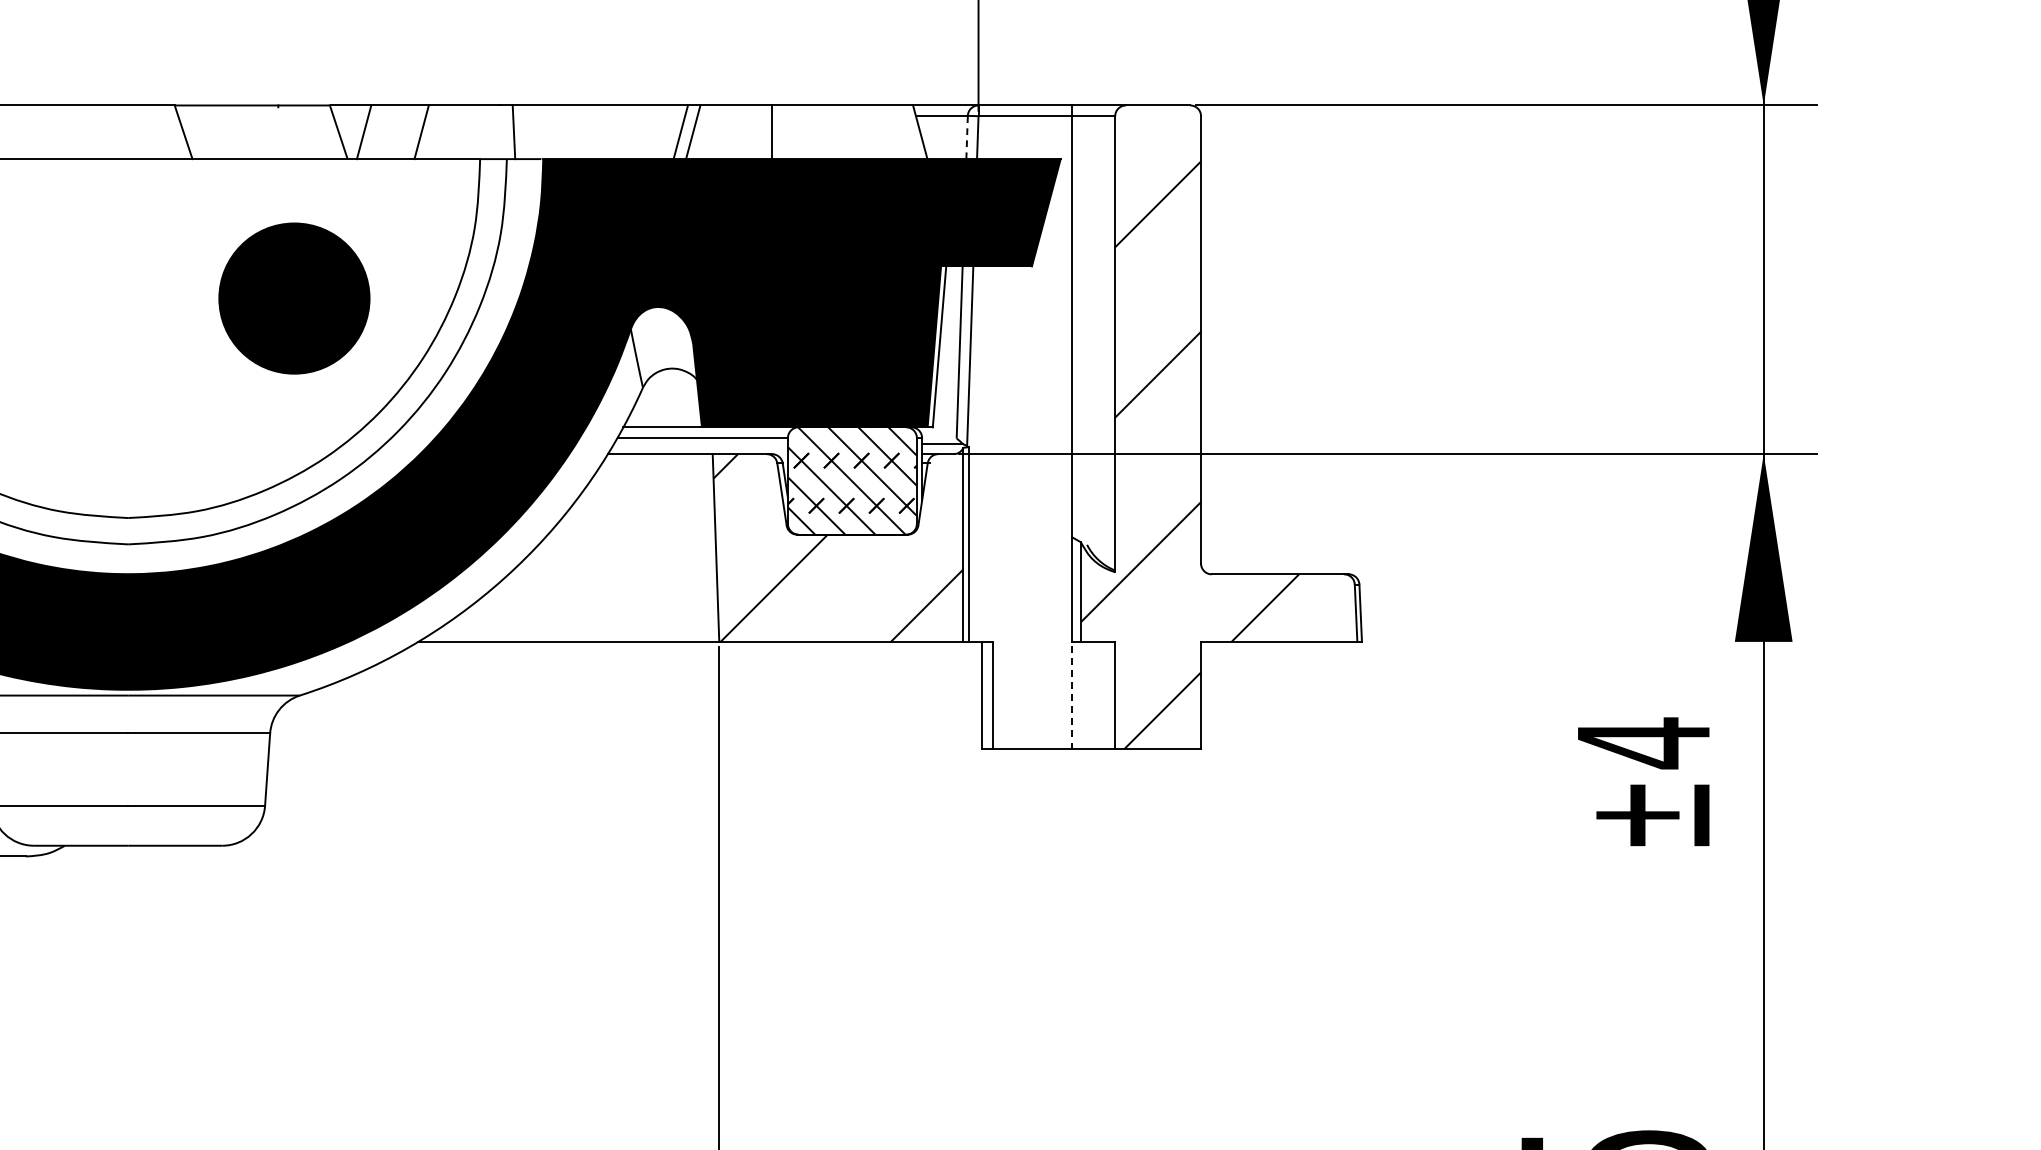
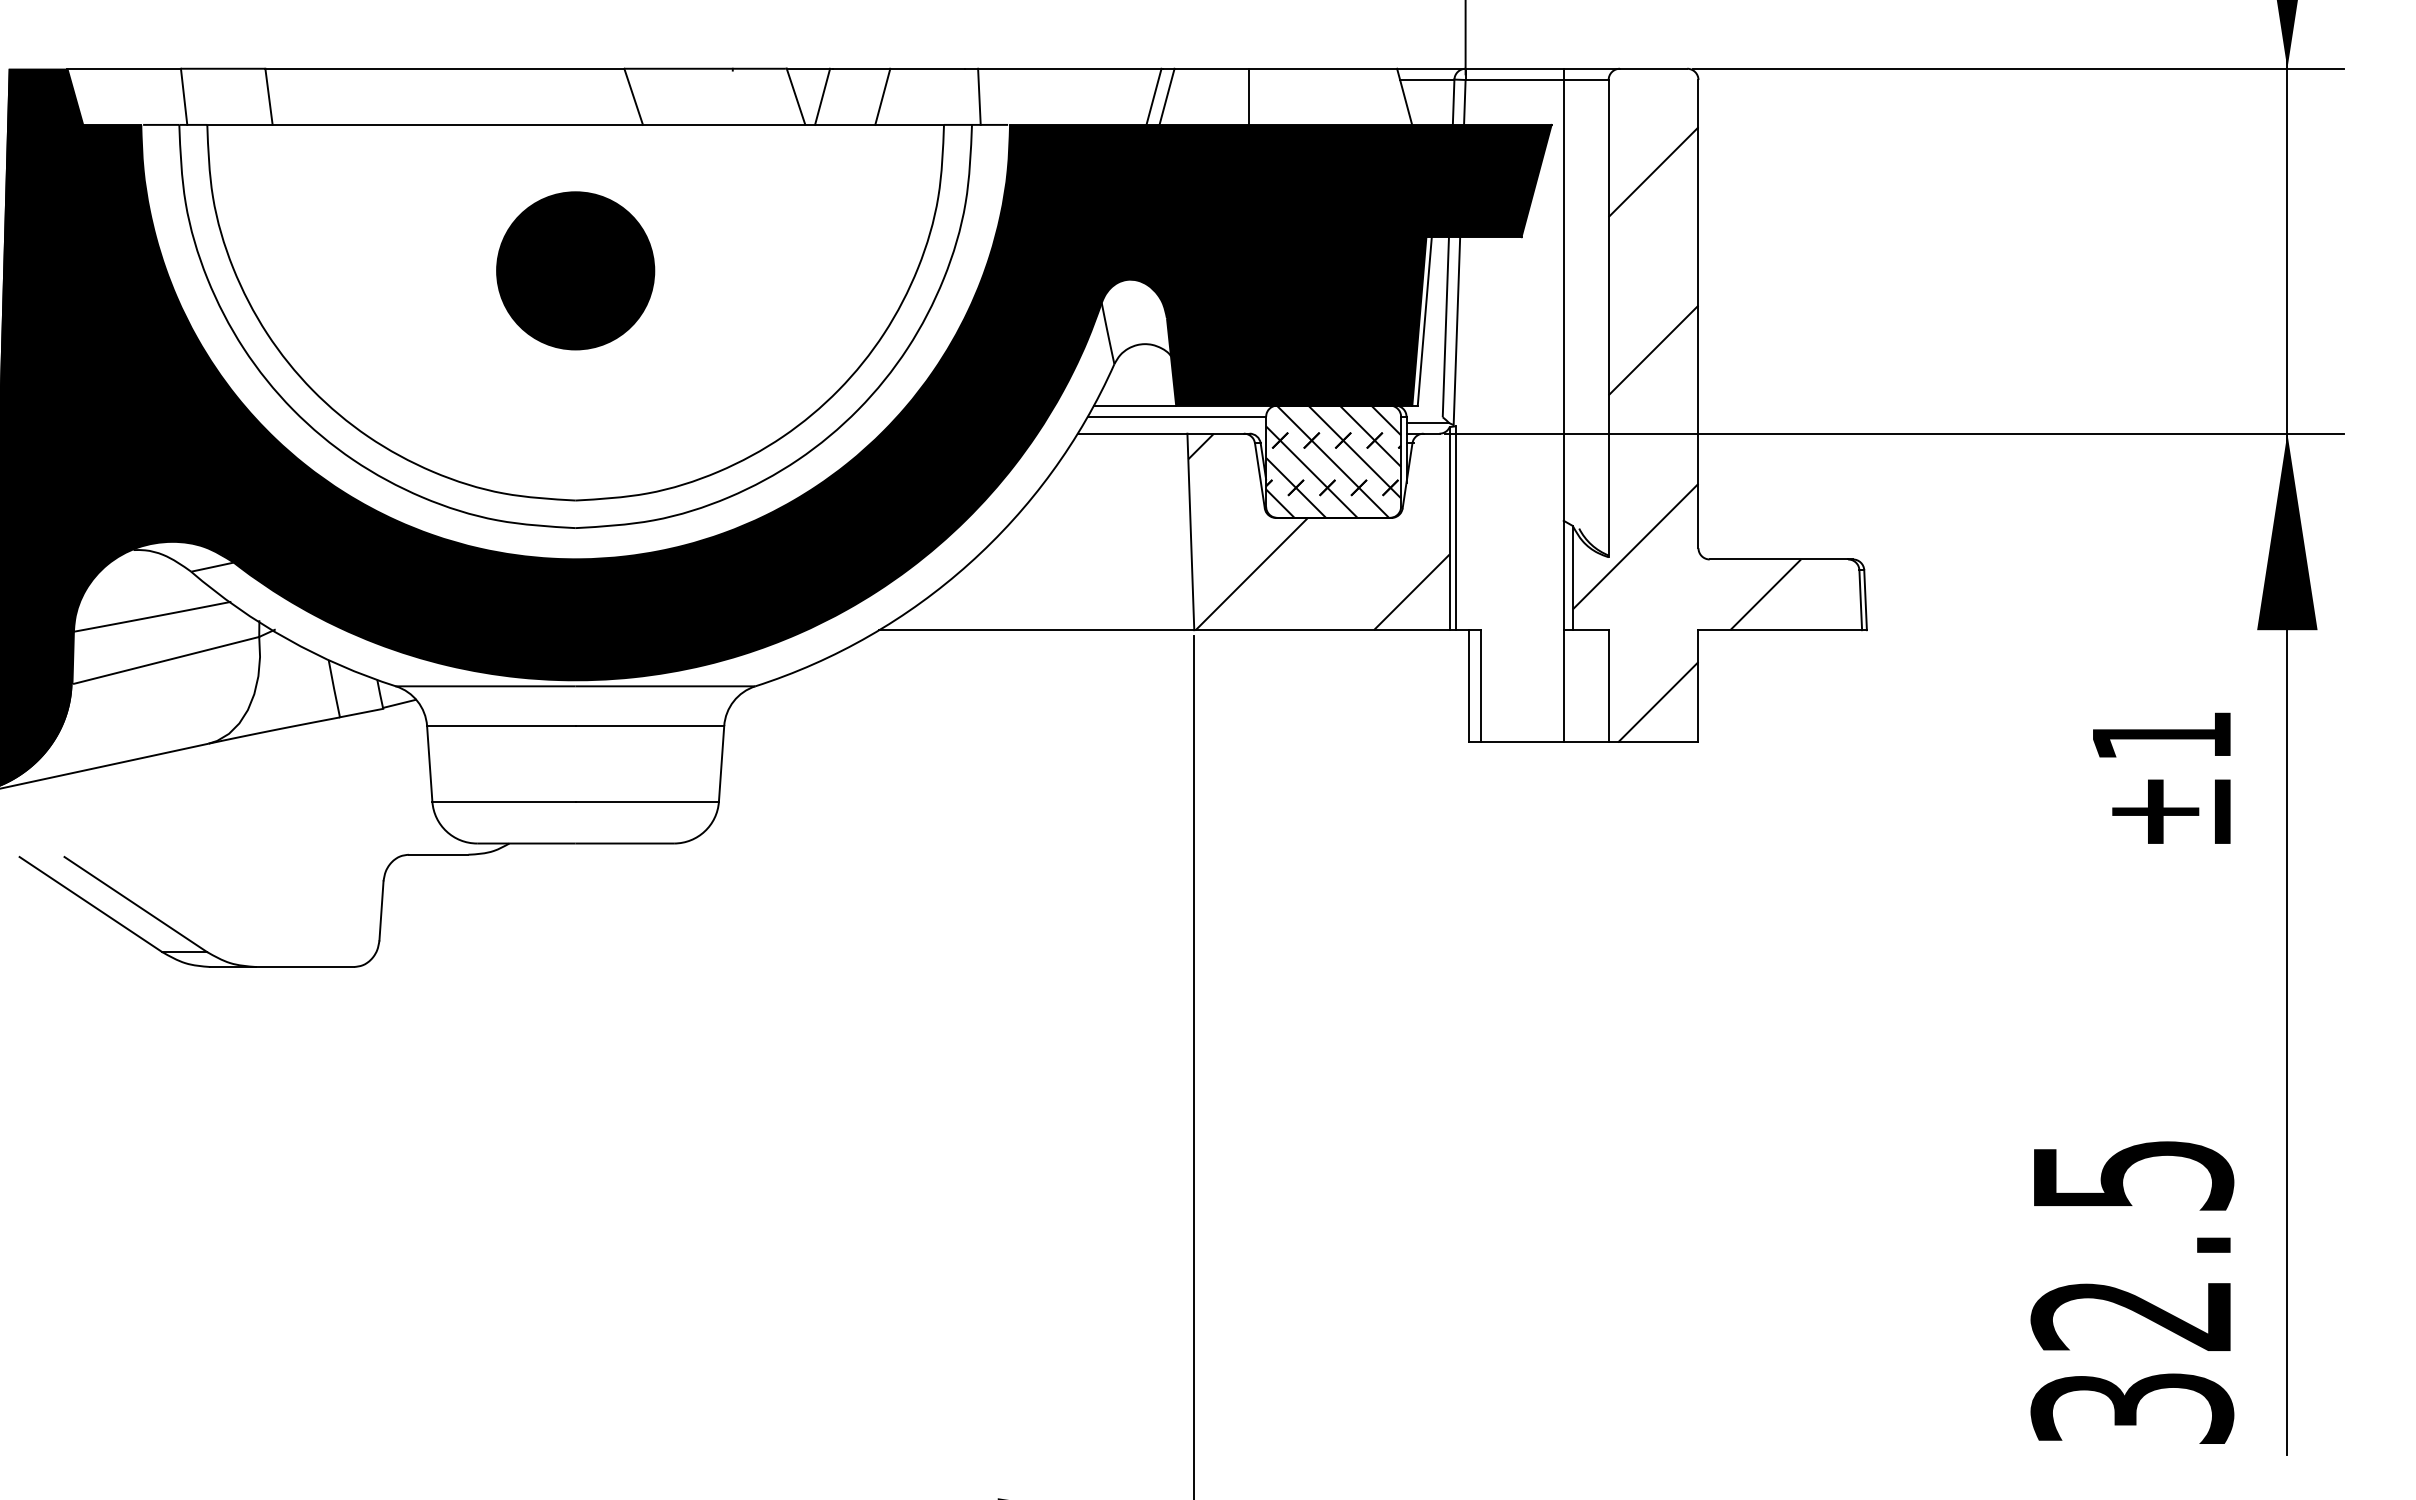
line: (966, 137) -> (1453, 102), dashed -> solid
part: (294, 298) -> (575, 270), moved
line: (1072, 694) -> (1563, 685), dashed -> solid
text: (1643, 743) -> (2161, 736), ±4 -> ±1

